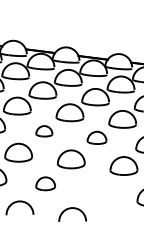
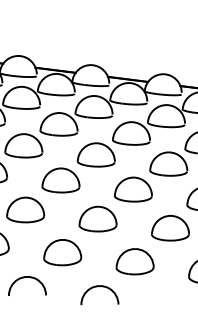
part: (44, 131) -> (60, 180), size x1.67
part: (97, 137) -> (133, 189), size x1.43
part: (45, 183) -> (62, 252), size x1.43
part: (97, 190) -> (134, 261), added

